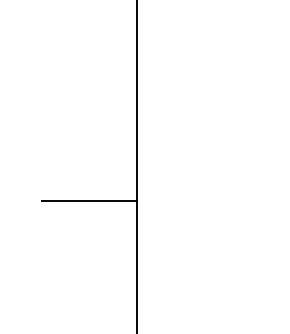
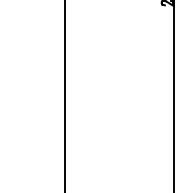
line: (88, 201) -> (37, 131), removed

